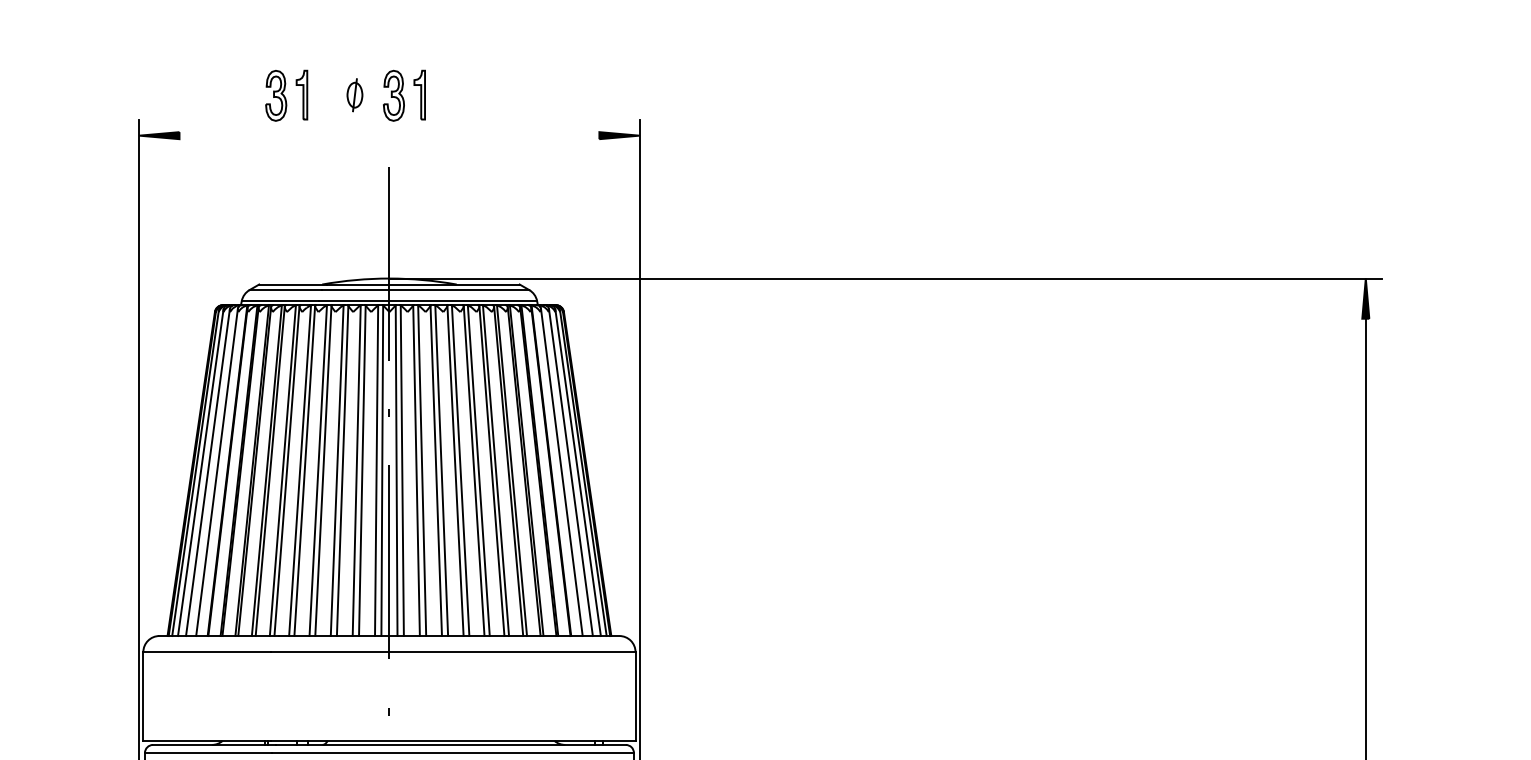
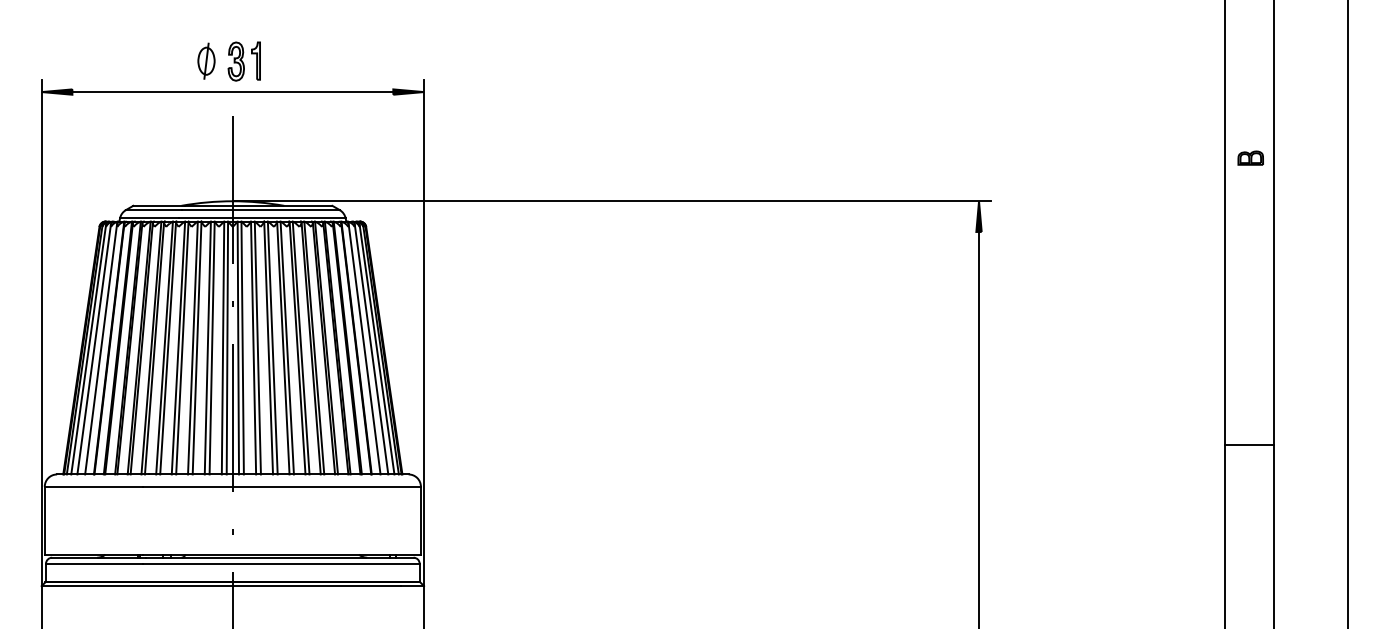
part: (354, 94) -> (206, 60), size x1.43
part: (285, 95) -> (153, 61), removed
line: (388, 136) -> (232, 92), added

